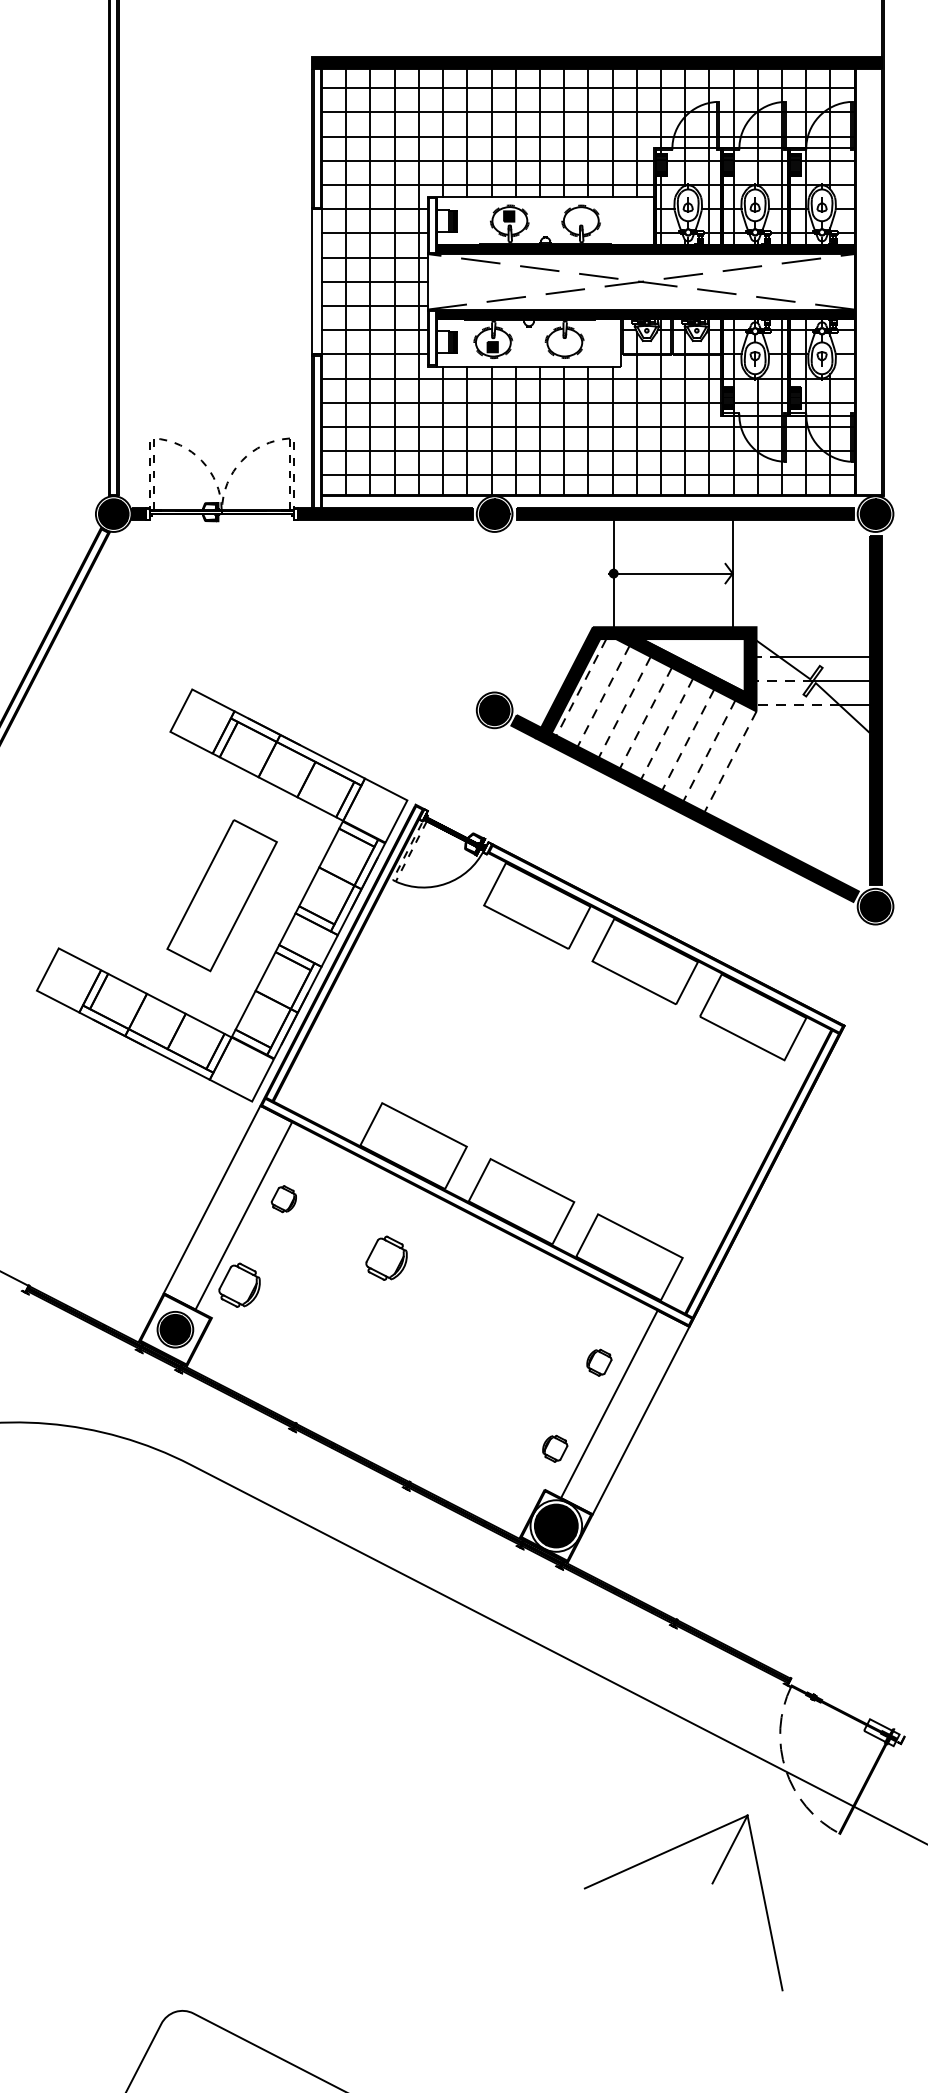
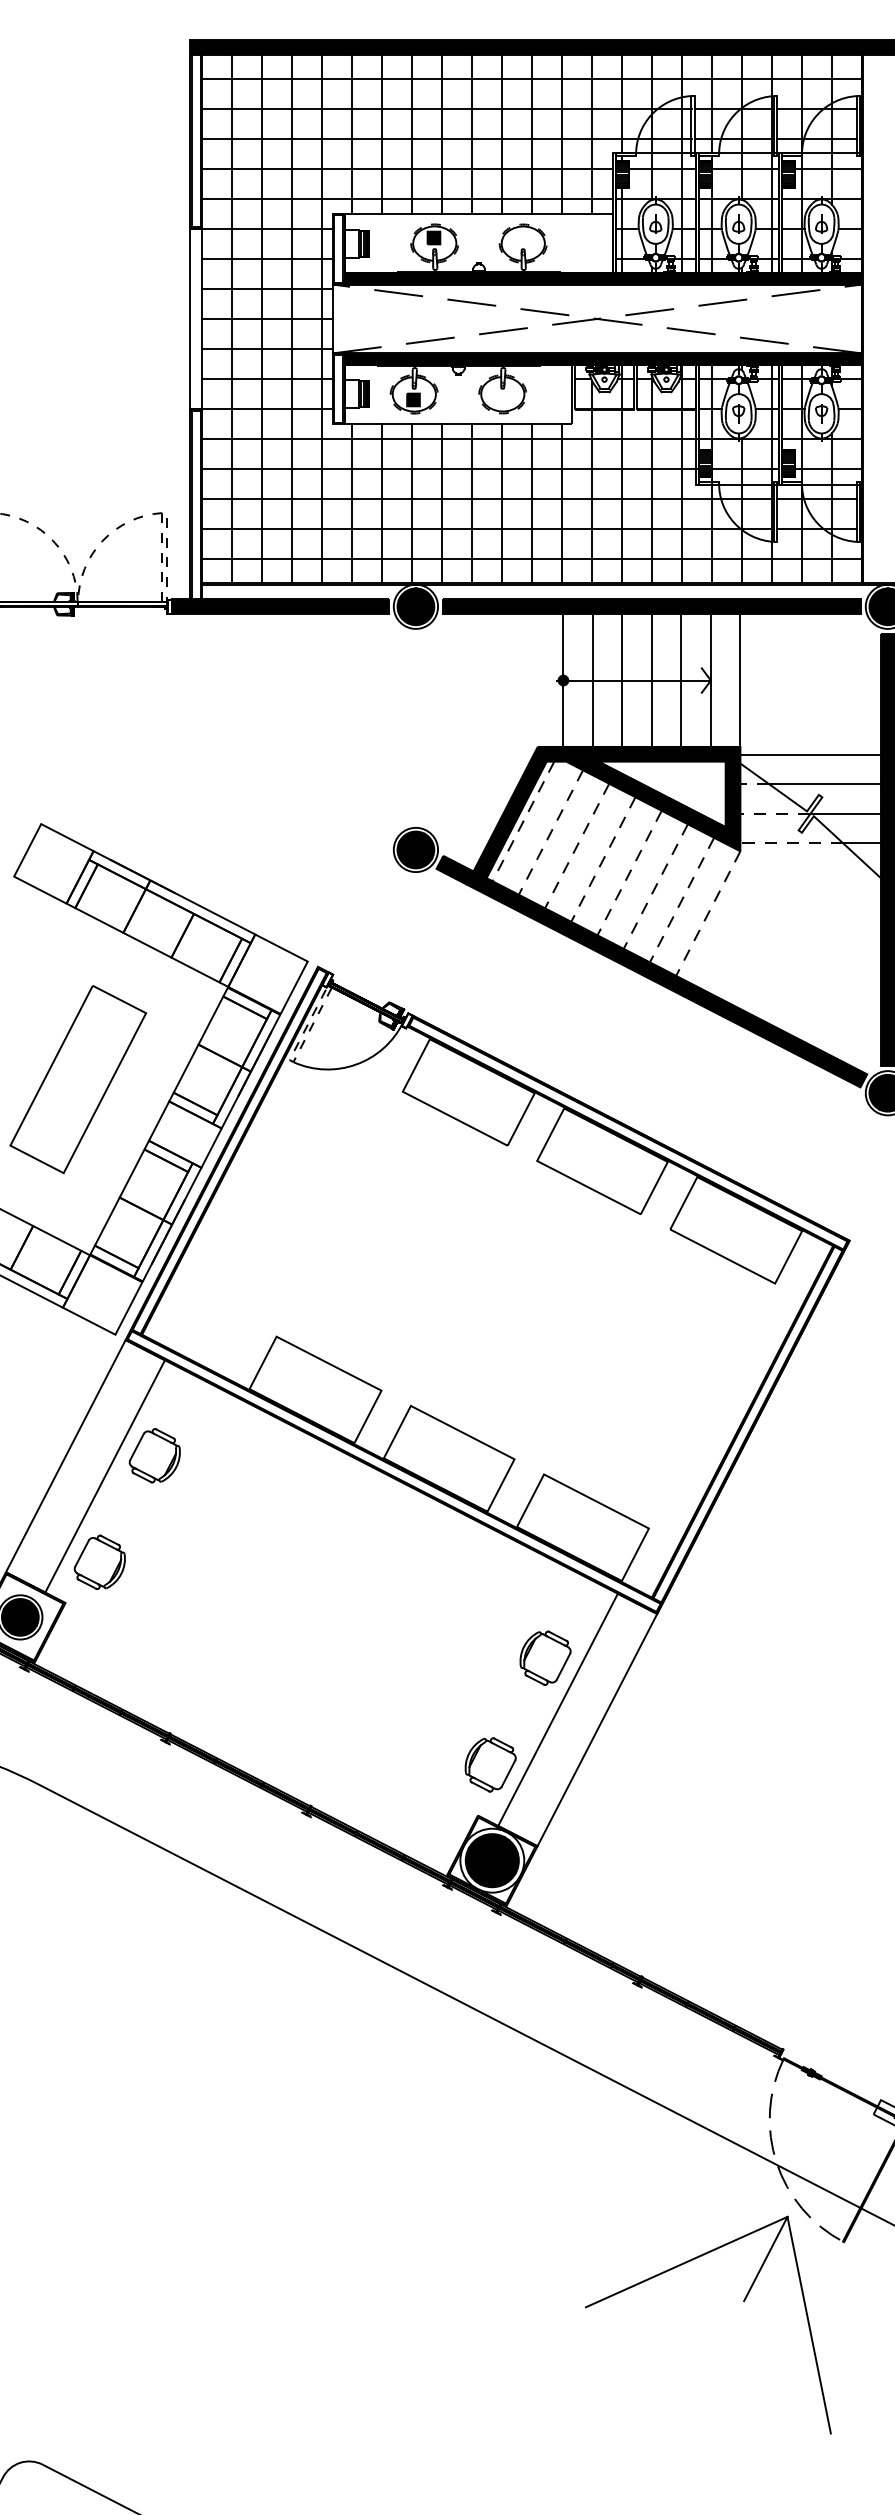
line: (637, 573) -> (592, 680), added
line: (661, 573) -> (622, 680), added
line: (685, 573) -> (652, 680), added
line: (708, 573) -> (680, 680), added
line: (756, 573) -> (740, 680), added
line: (812, 633) -> (809, 754), added
part: (283, 1198) -> (154, 1454), size x1.67
part: (386, 1257) -> (281, 1527), removed
part: (599, 1362) -> (545, 1658), size x1.67
part: (555, 1448) -> (491, 1764), size x1.67
part: (711, 1883) -> (742, 2301), moved

